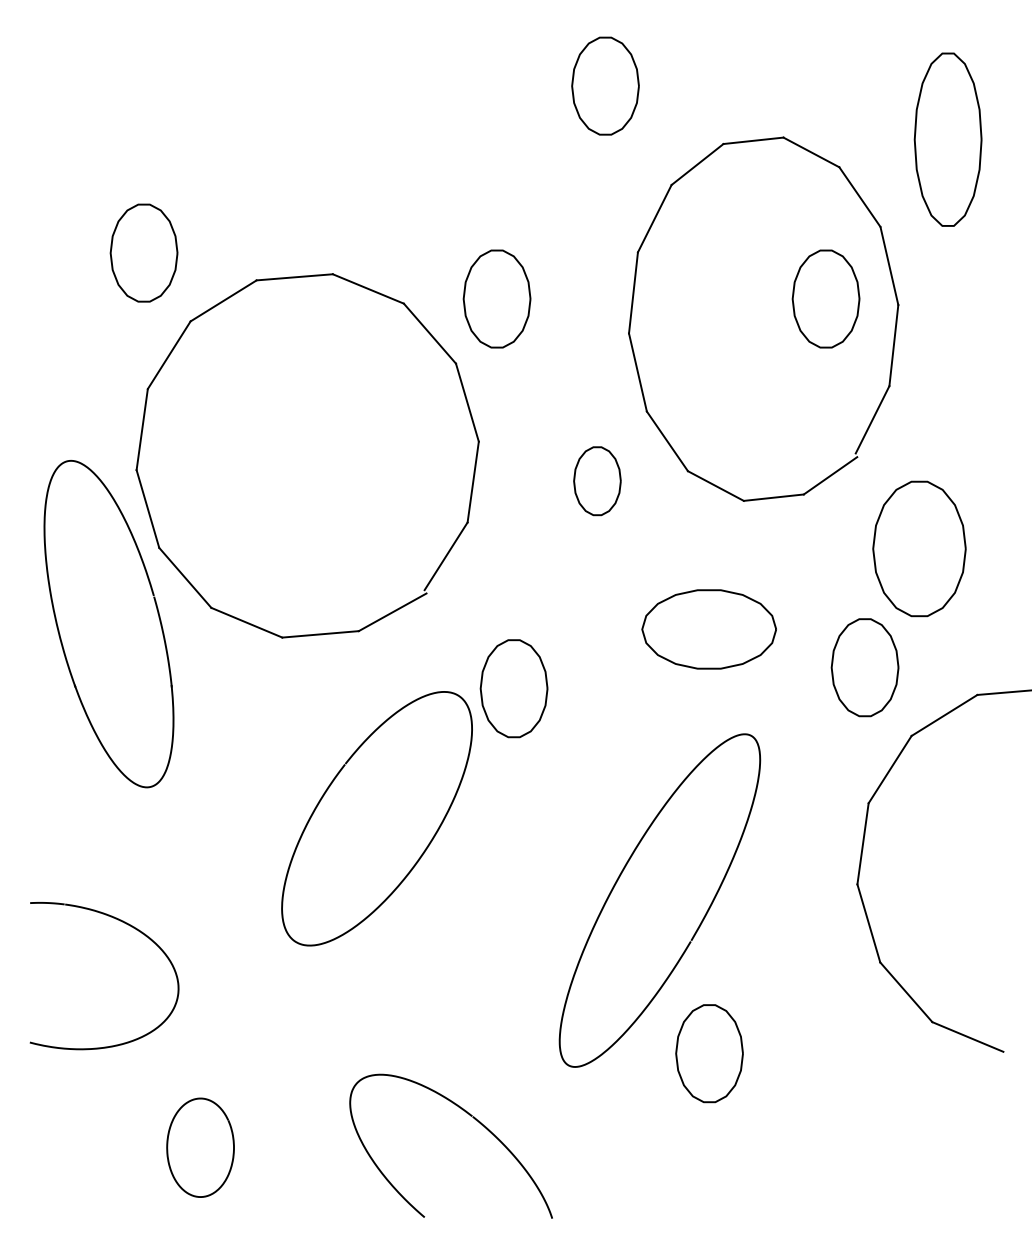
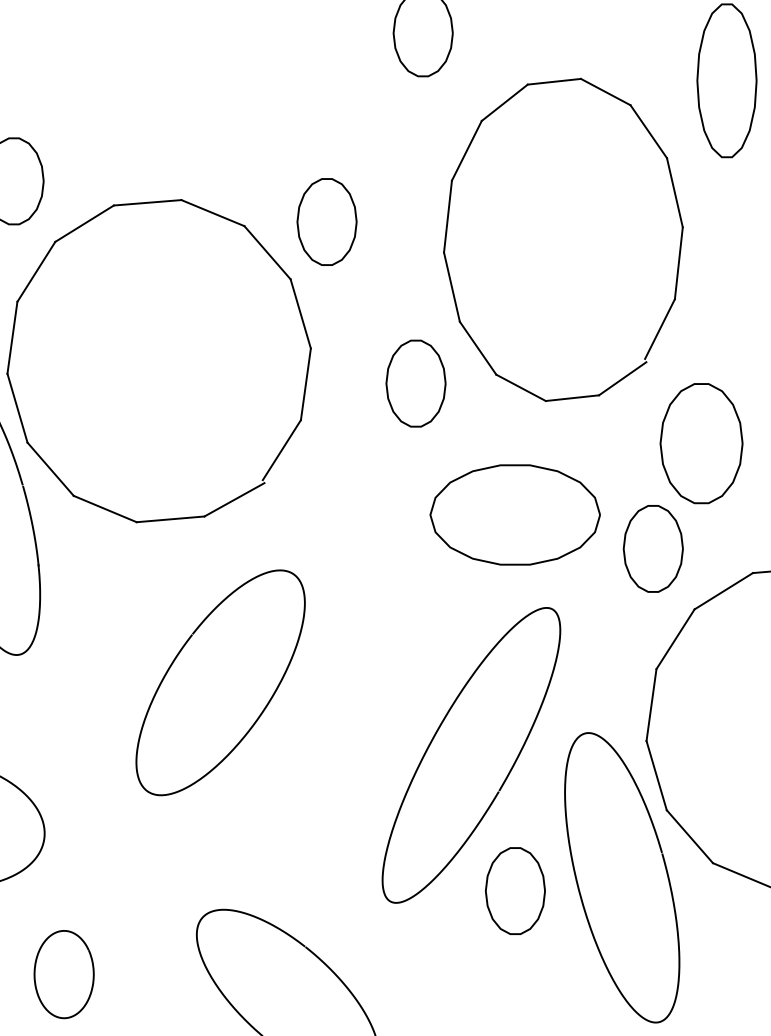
part: (825, 298) -> (618, 221), removed
part: (597, 480) -> (416, 382), size x1.43
part: (708, 629) -> (514, 515), size x1.43
part: (513, 688) -> (341, 567), removed
curve: (781, 1048) -> (579, 886), added

